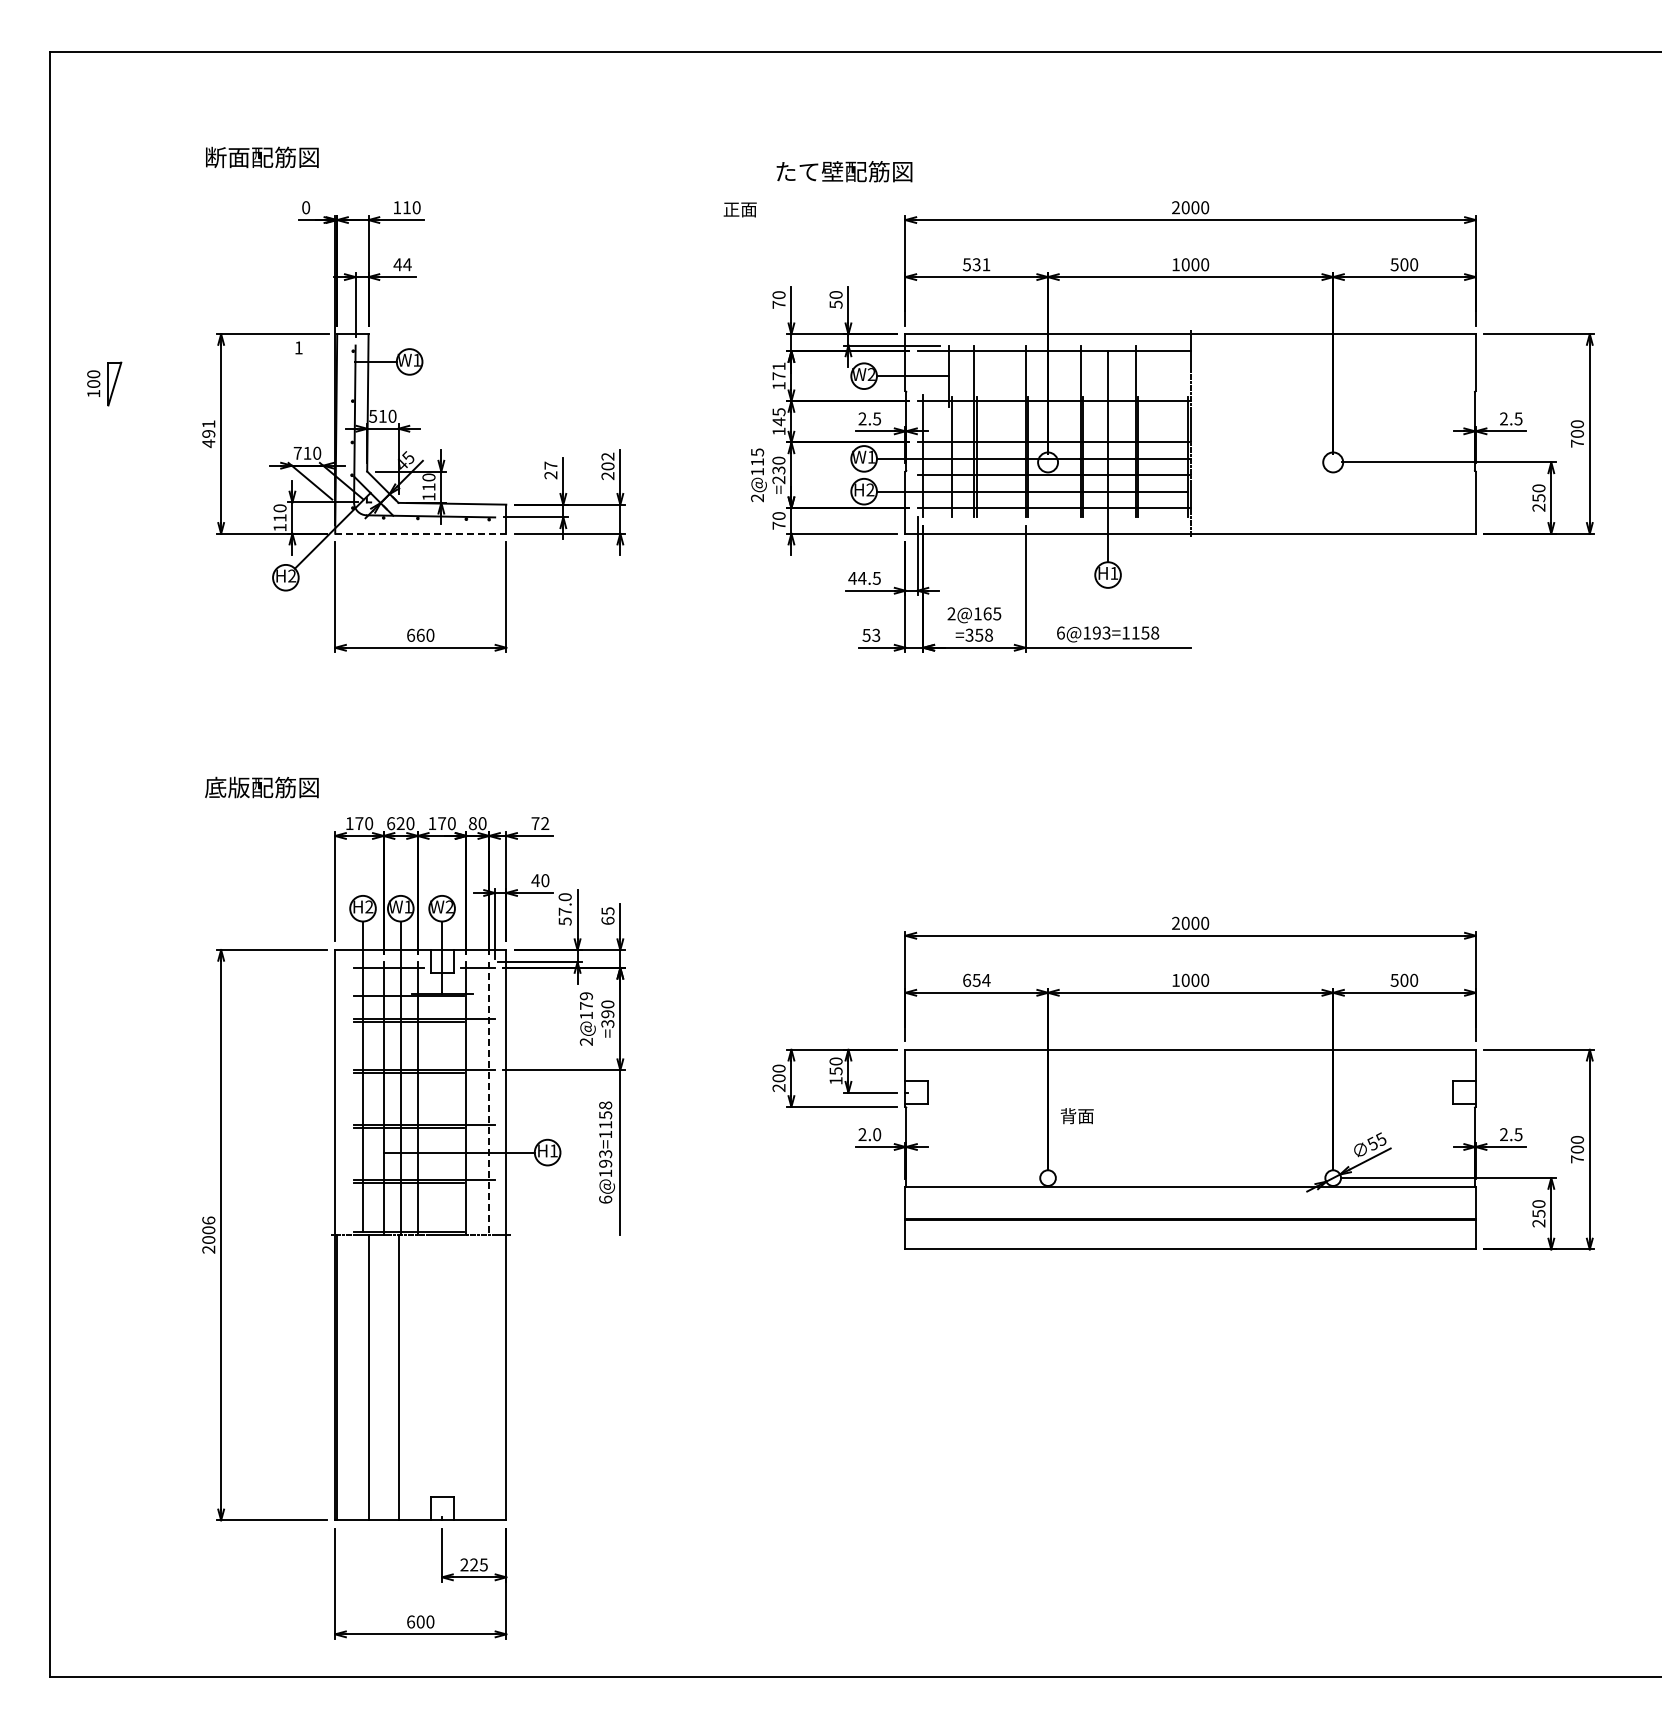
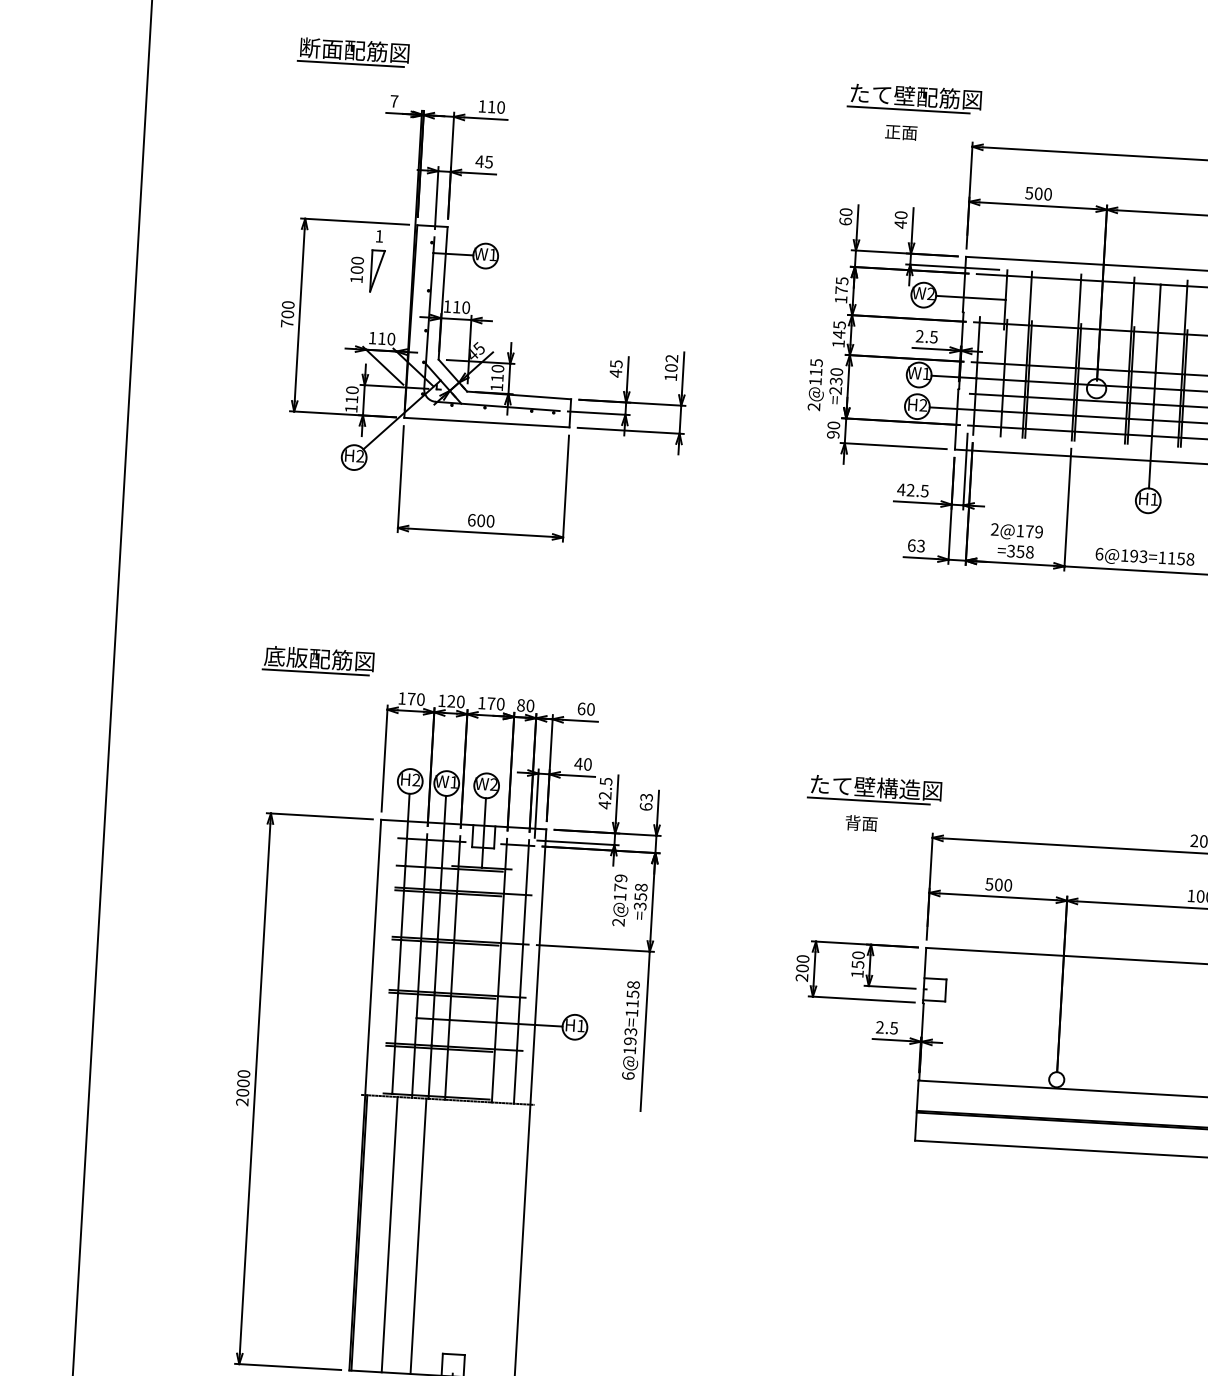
line: (258, 171) -> (350, 63), added
line: (837, 185) -> (908, 109), added
text: (306, 207) -> (394, 101), 0 -> 7
text: (739, 209) -> (900, 132), moved
text: (407, 264) -> (489, 161), 44 -> 45
text: (981, 264) -> (1043, 193), 531 -> 500
text: (778, 304) -> (845, 221), 70 -> 60
text: (835, 304) -> (900, 224), 50 -> 40
text: (778, 366) -> (841, 281), 171 -> 175
part: (104, 383) -> (367, 270), moved
text: (373, 416) -> (447, 306), 510 -> 110
text: (208, 434) -> (287, 314), 491 -> 700
text: (297, 453) -> (372, 338), 710 -> 110
text: (550, 470) -> (615, 368), 27 -> 45
text: (607, 476) -> (670, 377), 202 -> 102
text: (778, 525) -> (832, 434), 70 -> 90
line: (420, 533) -> (486, 422), dashed -> solid
text: (861, 577) -> (910, 489), 44.5 -> 42.5
text: (992, 613) -> (1034, 531), 2@165 -> 2@179
text: (420, 634) -> (481, 519), 660 -> 600
text: (866, 634) -> (911, 544), 53 -> 63
line: (258, 801) -> (315, 672), added
text: (391, 823) -> (442, 700), 620 -> 120
text: (540, 823) -> (586, 709), 72 -> 60
part: (842, 889) -> (874, 789), added
text: (564, 909) -> (604, 793), 57.0 -> 42.5
text: (607, 910) -> (646, 796), 65 -> 63
text: (976, 979) -> (998, 883), 654 -> 500
text: (607, 1009) -> (640, 892), =390 -> =358
line: (489, 1098) -> (521, 971), dashed -> solid
text: (1076, 1116) -> (860, 823), moved
text: (877, 1134) -> (894, 1028), 2.0 -> 2.5
text: (208, 1220) -> (243, 1073), 2006 -> 2000

